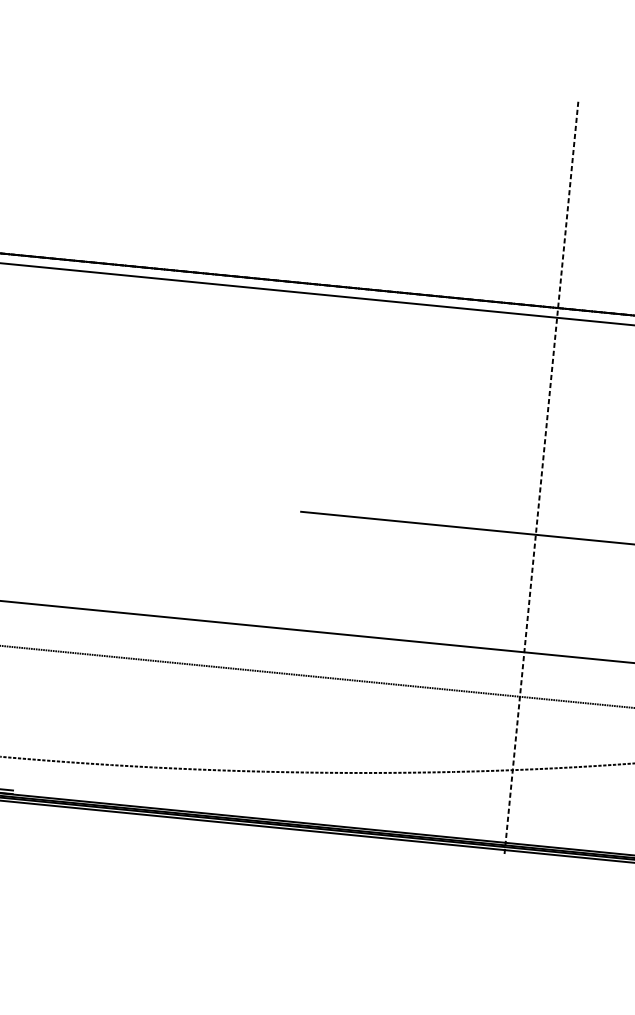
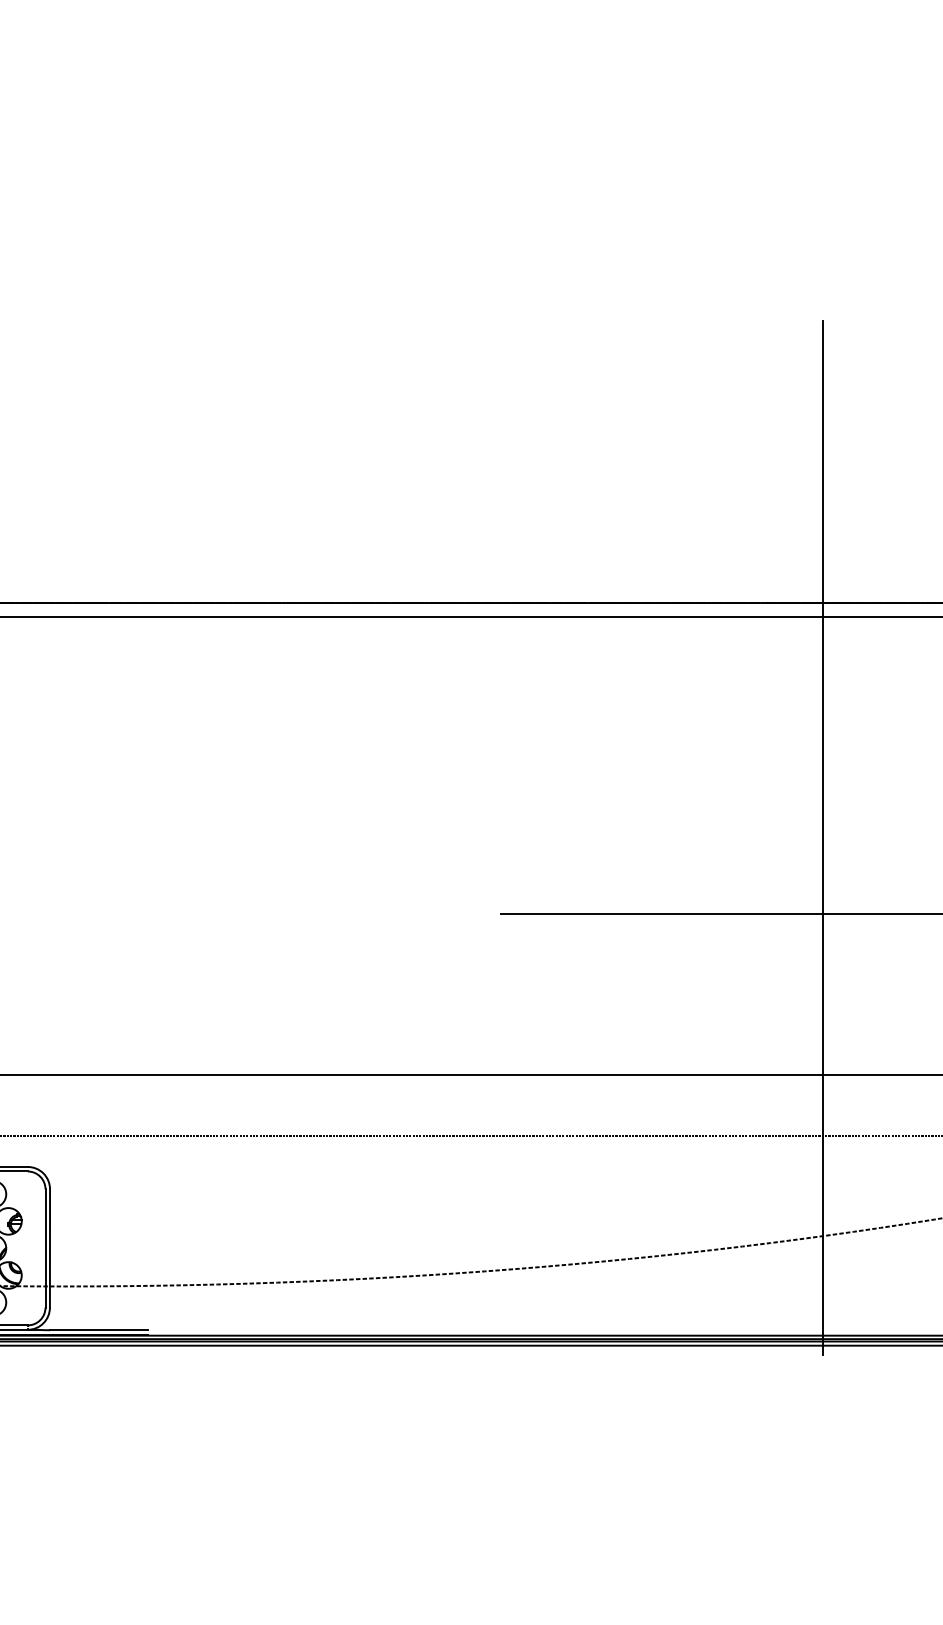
line: (541, 479) -> (822, 837), dashed -> solid

